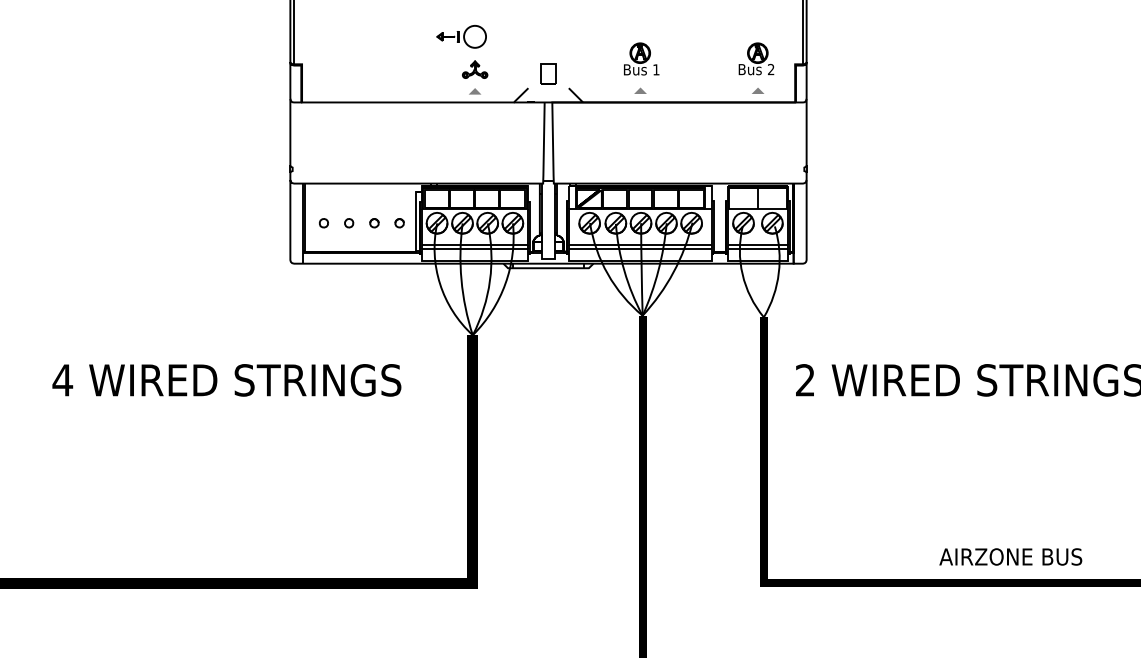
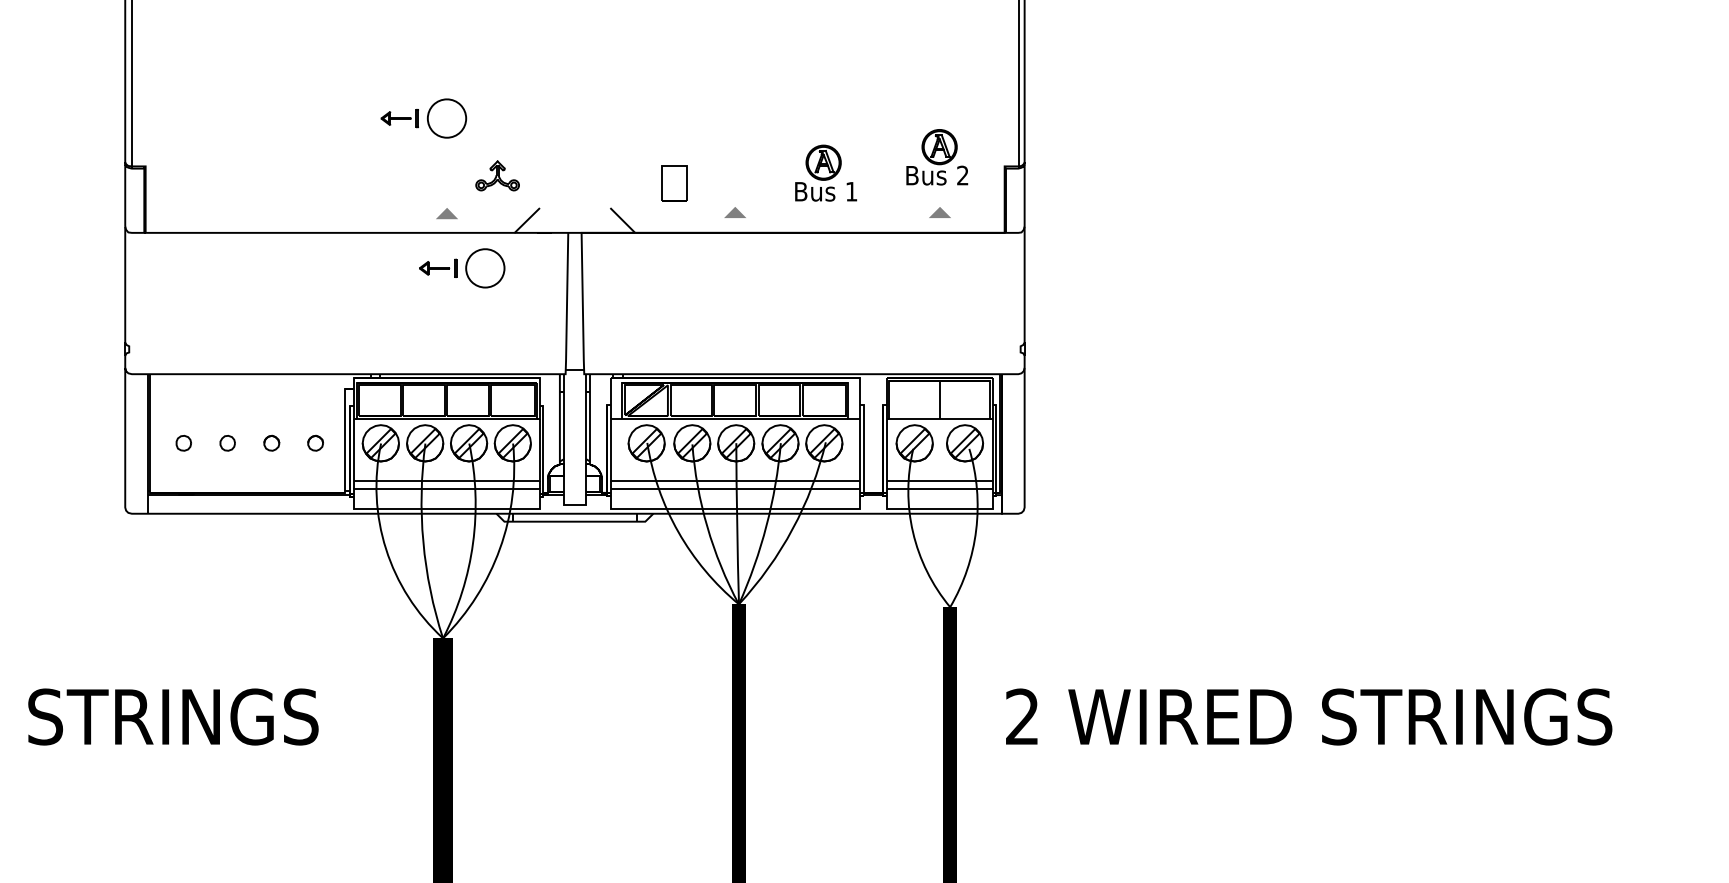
part: (641, 58) -> (825, 171), moved
part: (475, 69) -> (498, 175), moved
part: (548, 73) -> (674, 182), moved
part: (483, 122) -> (461, 267), added

